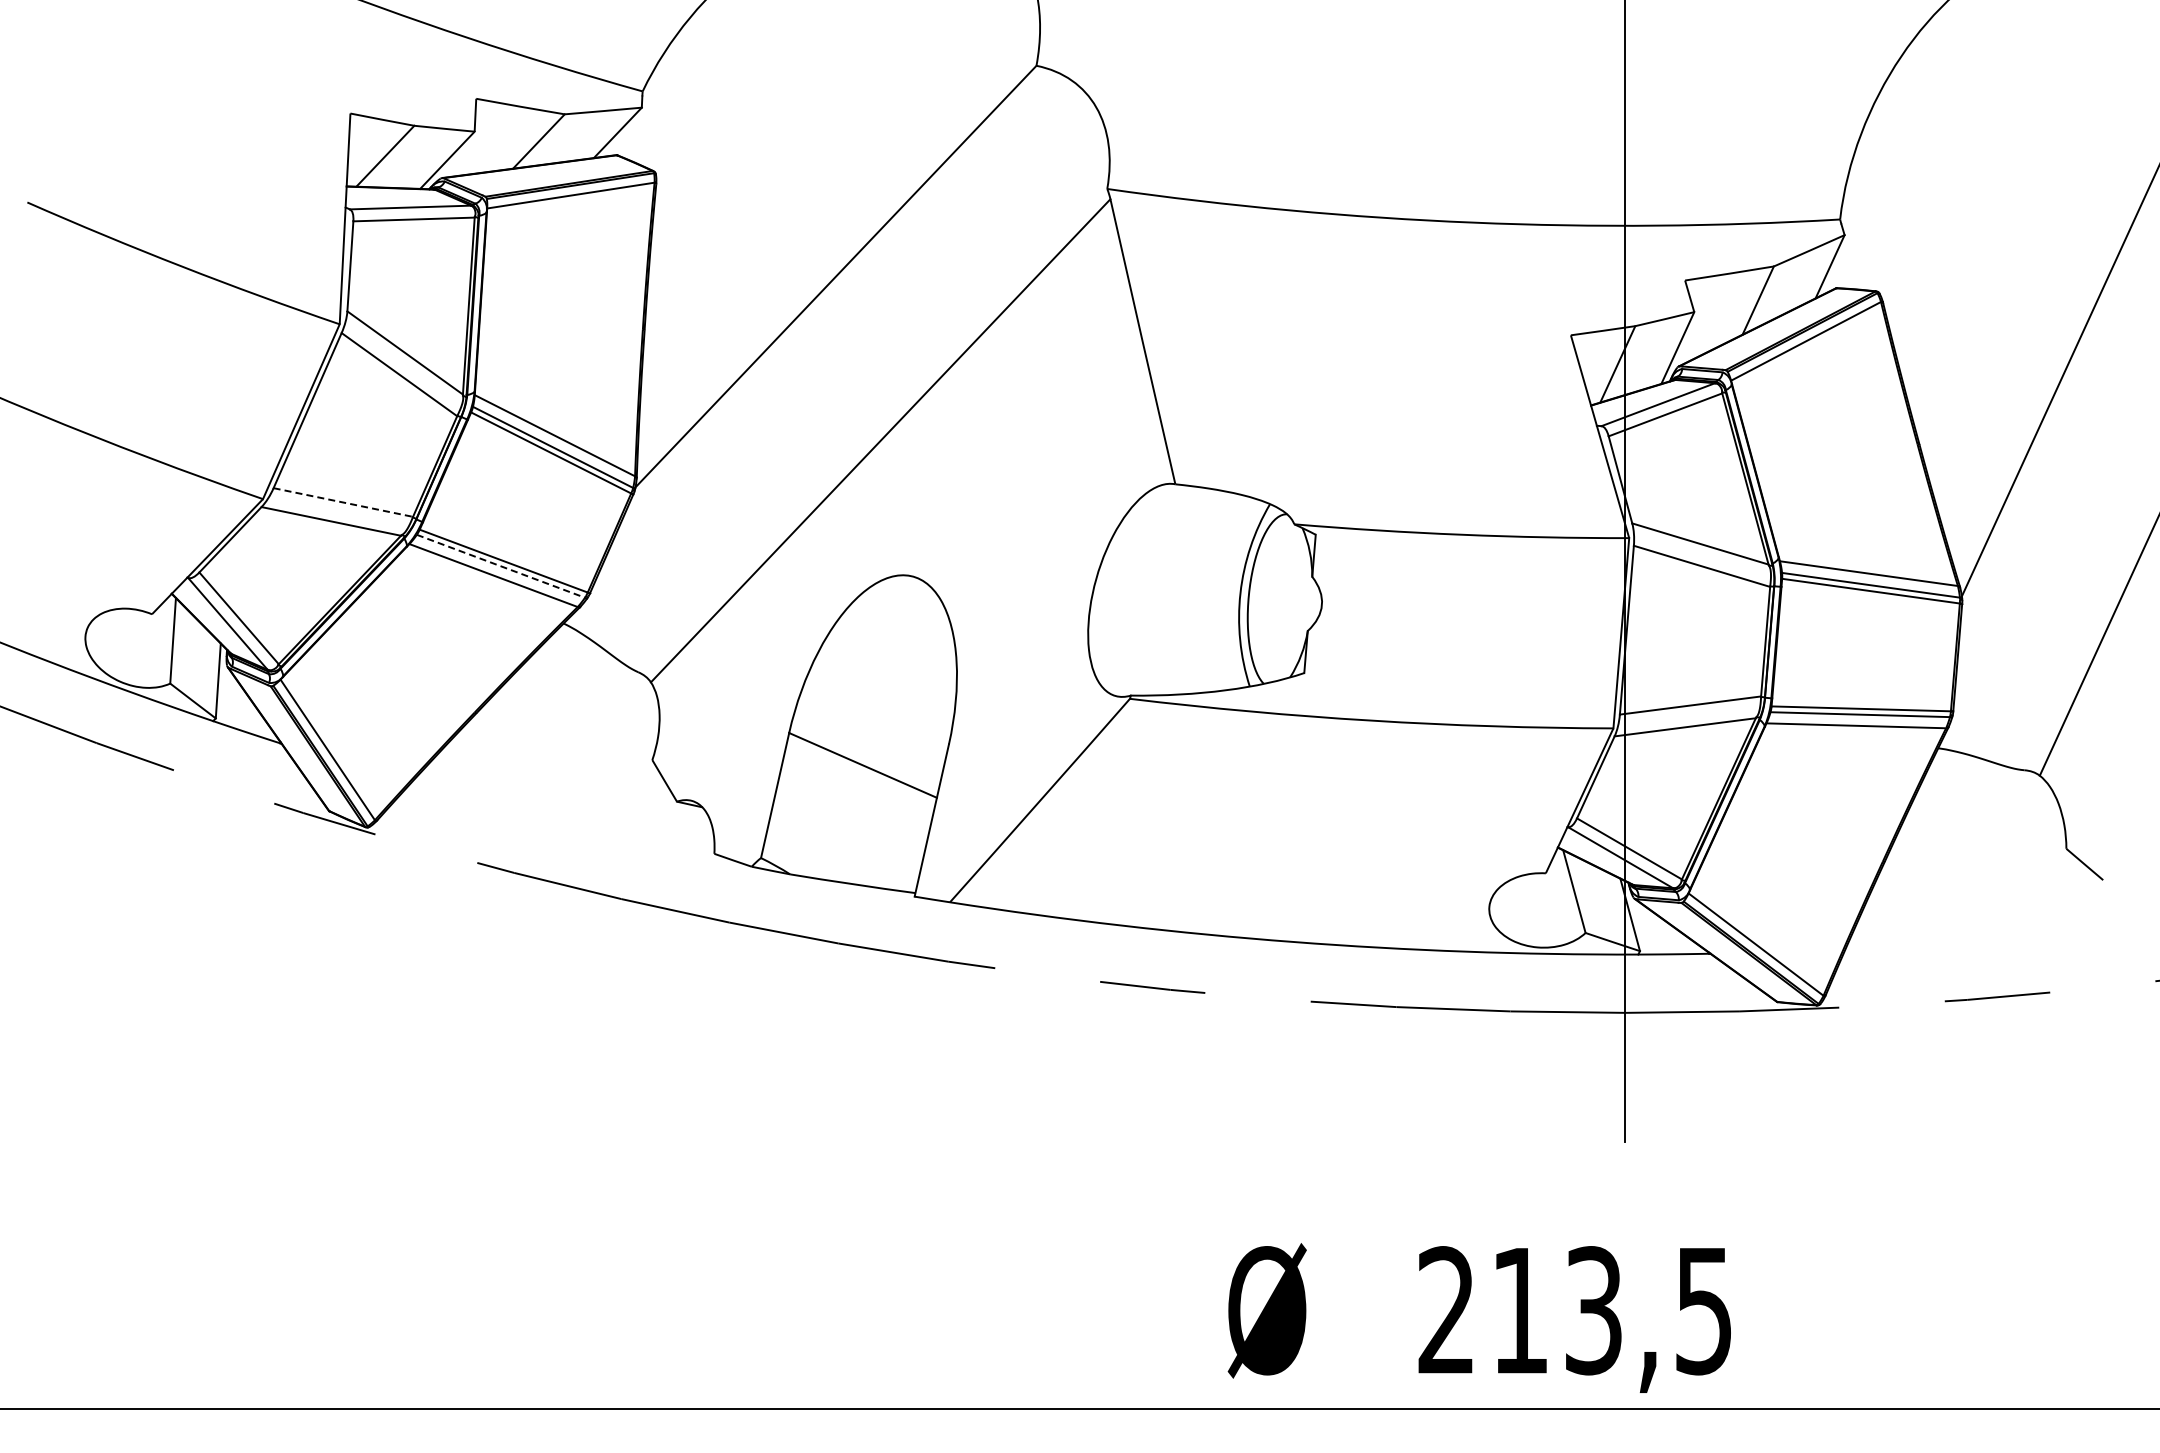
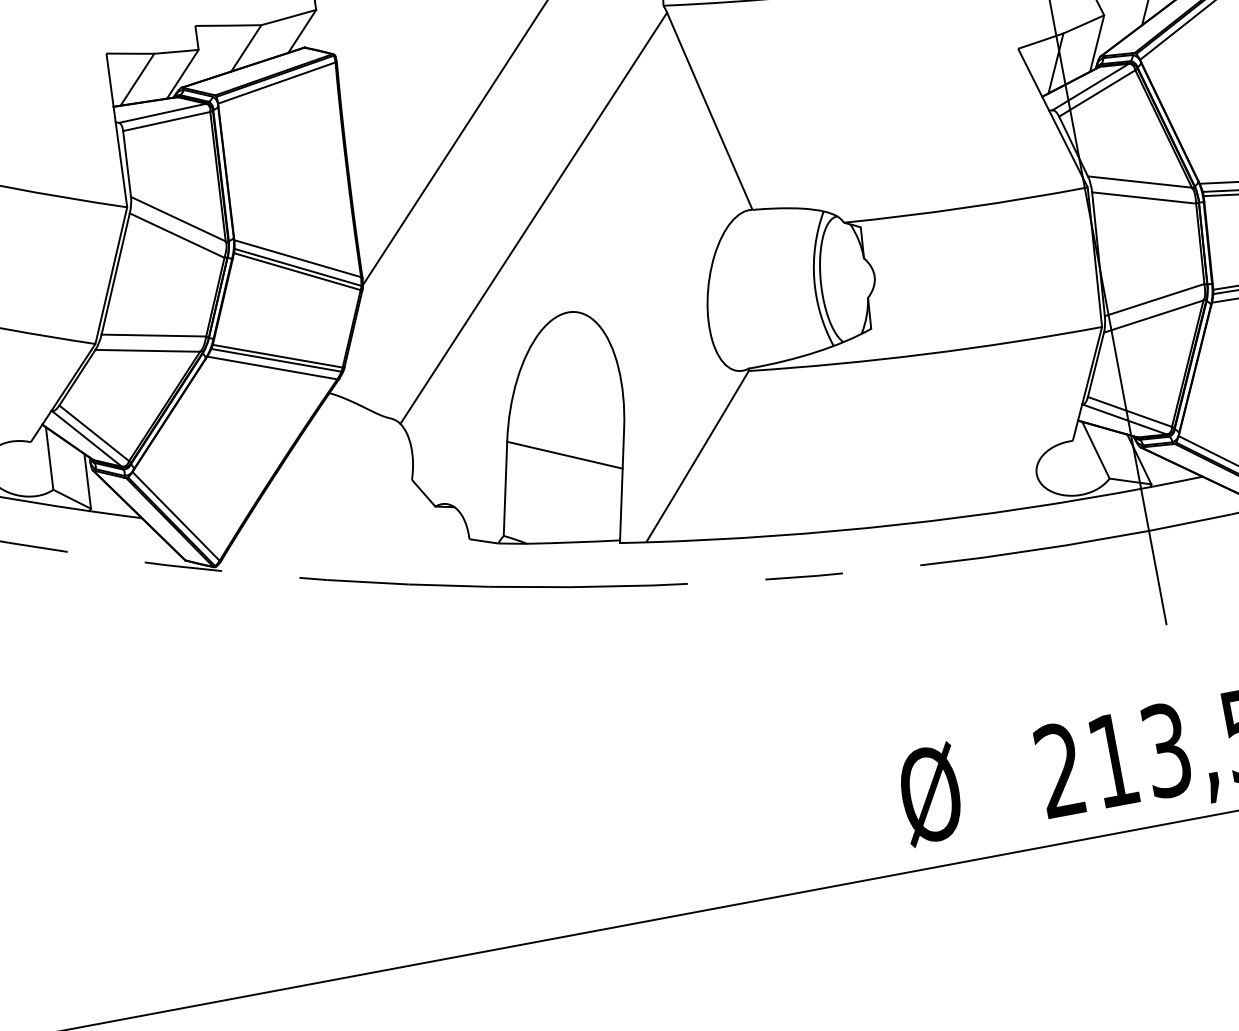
line: (343, 502) -> (154, 335), dashed -> solid
line: (500, 566) -> (276, 360), dashed -> solid

